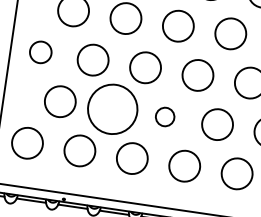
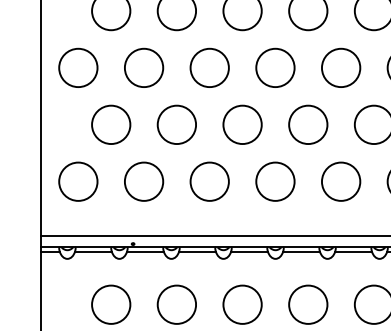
circle: (40, 52) -> (78, 67), size x1.43
circle: (112, 109) -> (176, 124), size x0.62
circle: (165, 116) -> (242, 124), size x1.67

